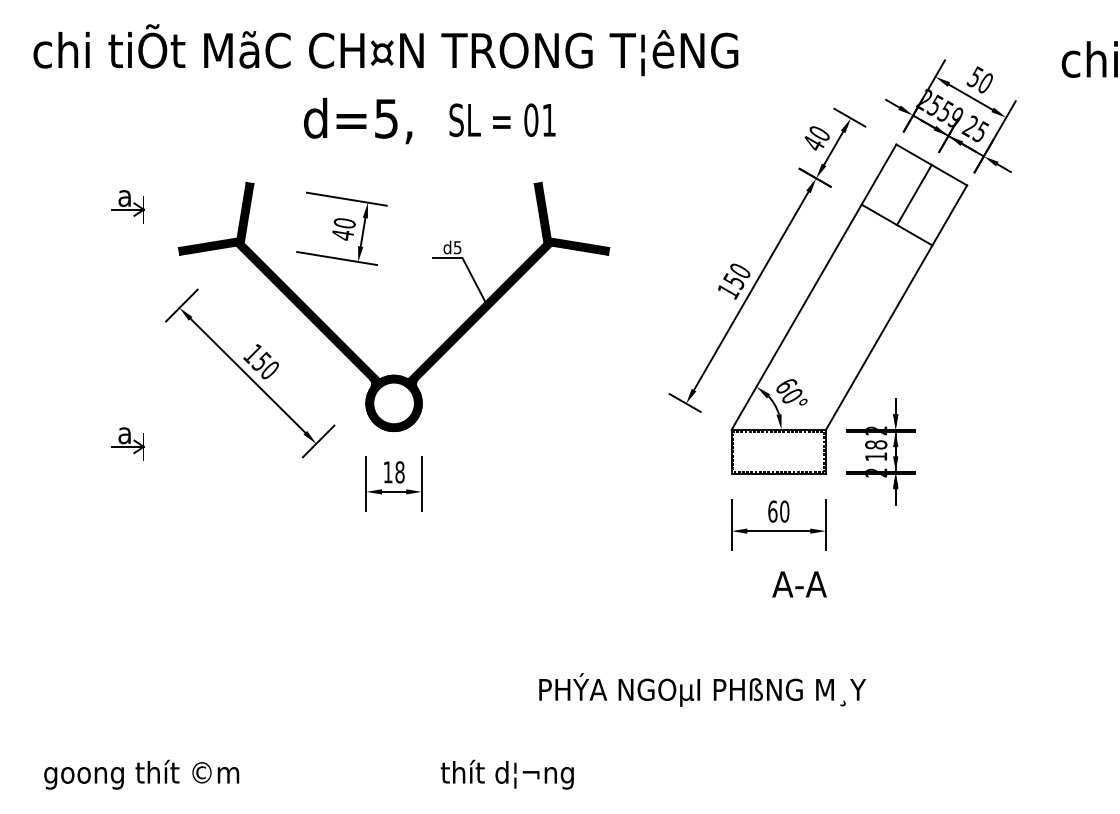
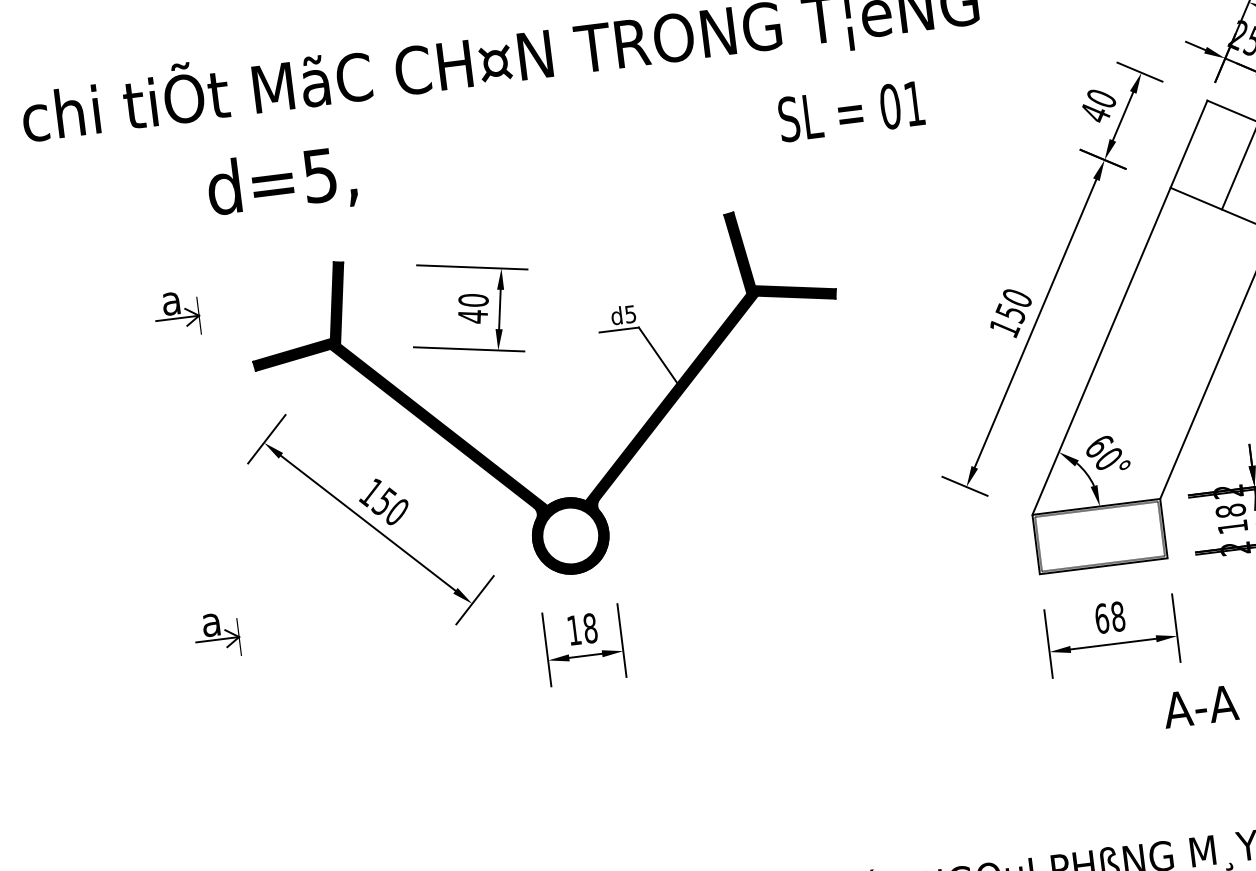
text: (358, 120) -> (282, 182), moved
text: (502, 120) -> (851, 111), moved
text: (784, 511) -> (1117, 616), 60 -> 68
text: (799, 584) -> (1200, 706), moved

